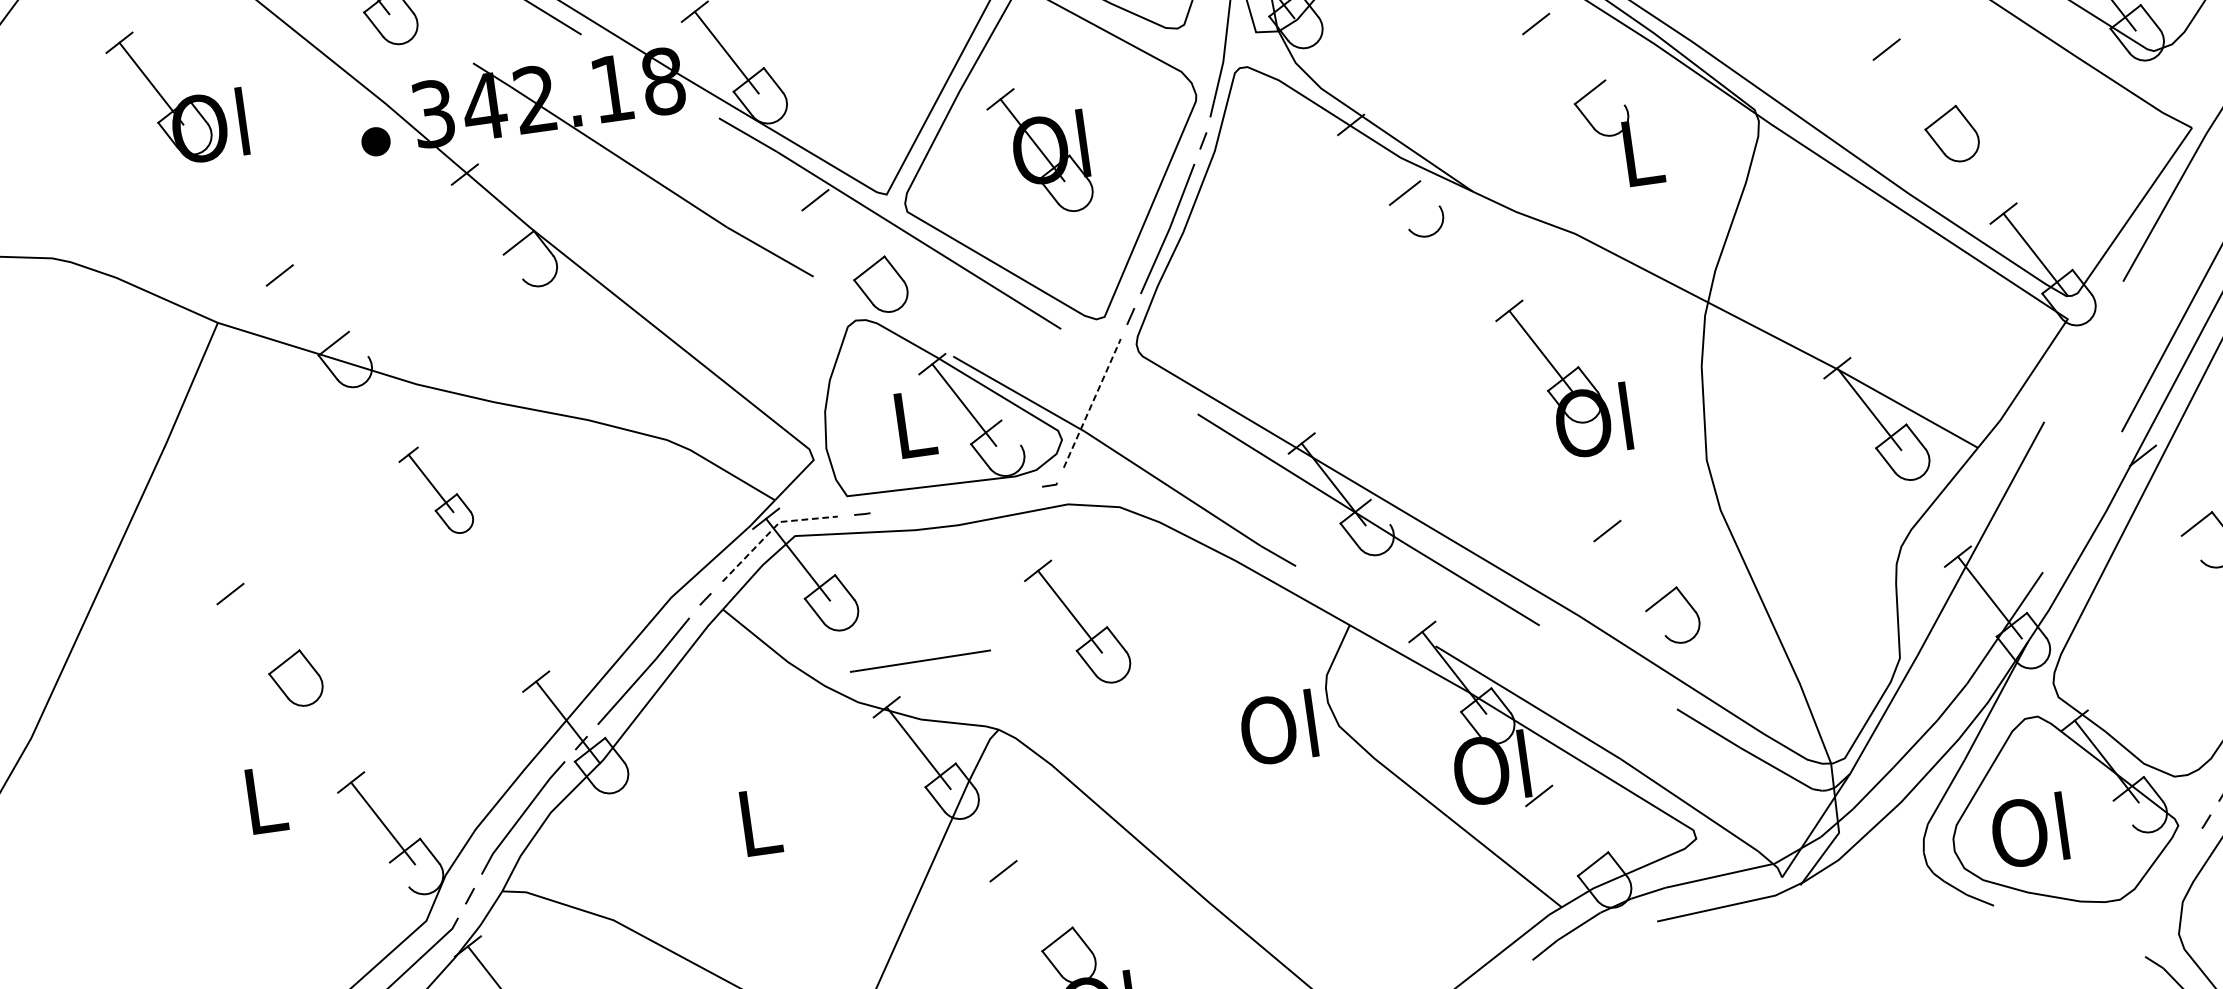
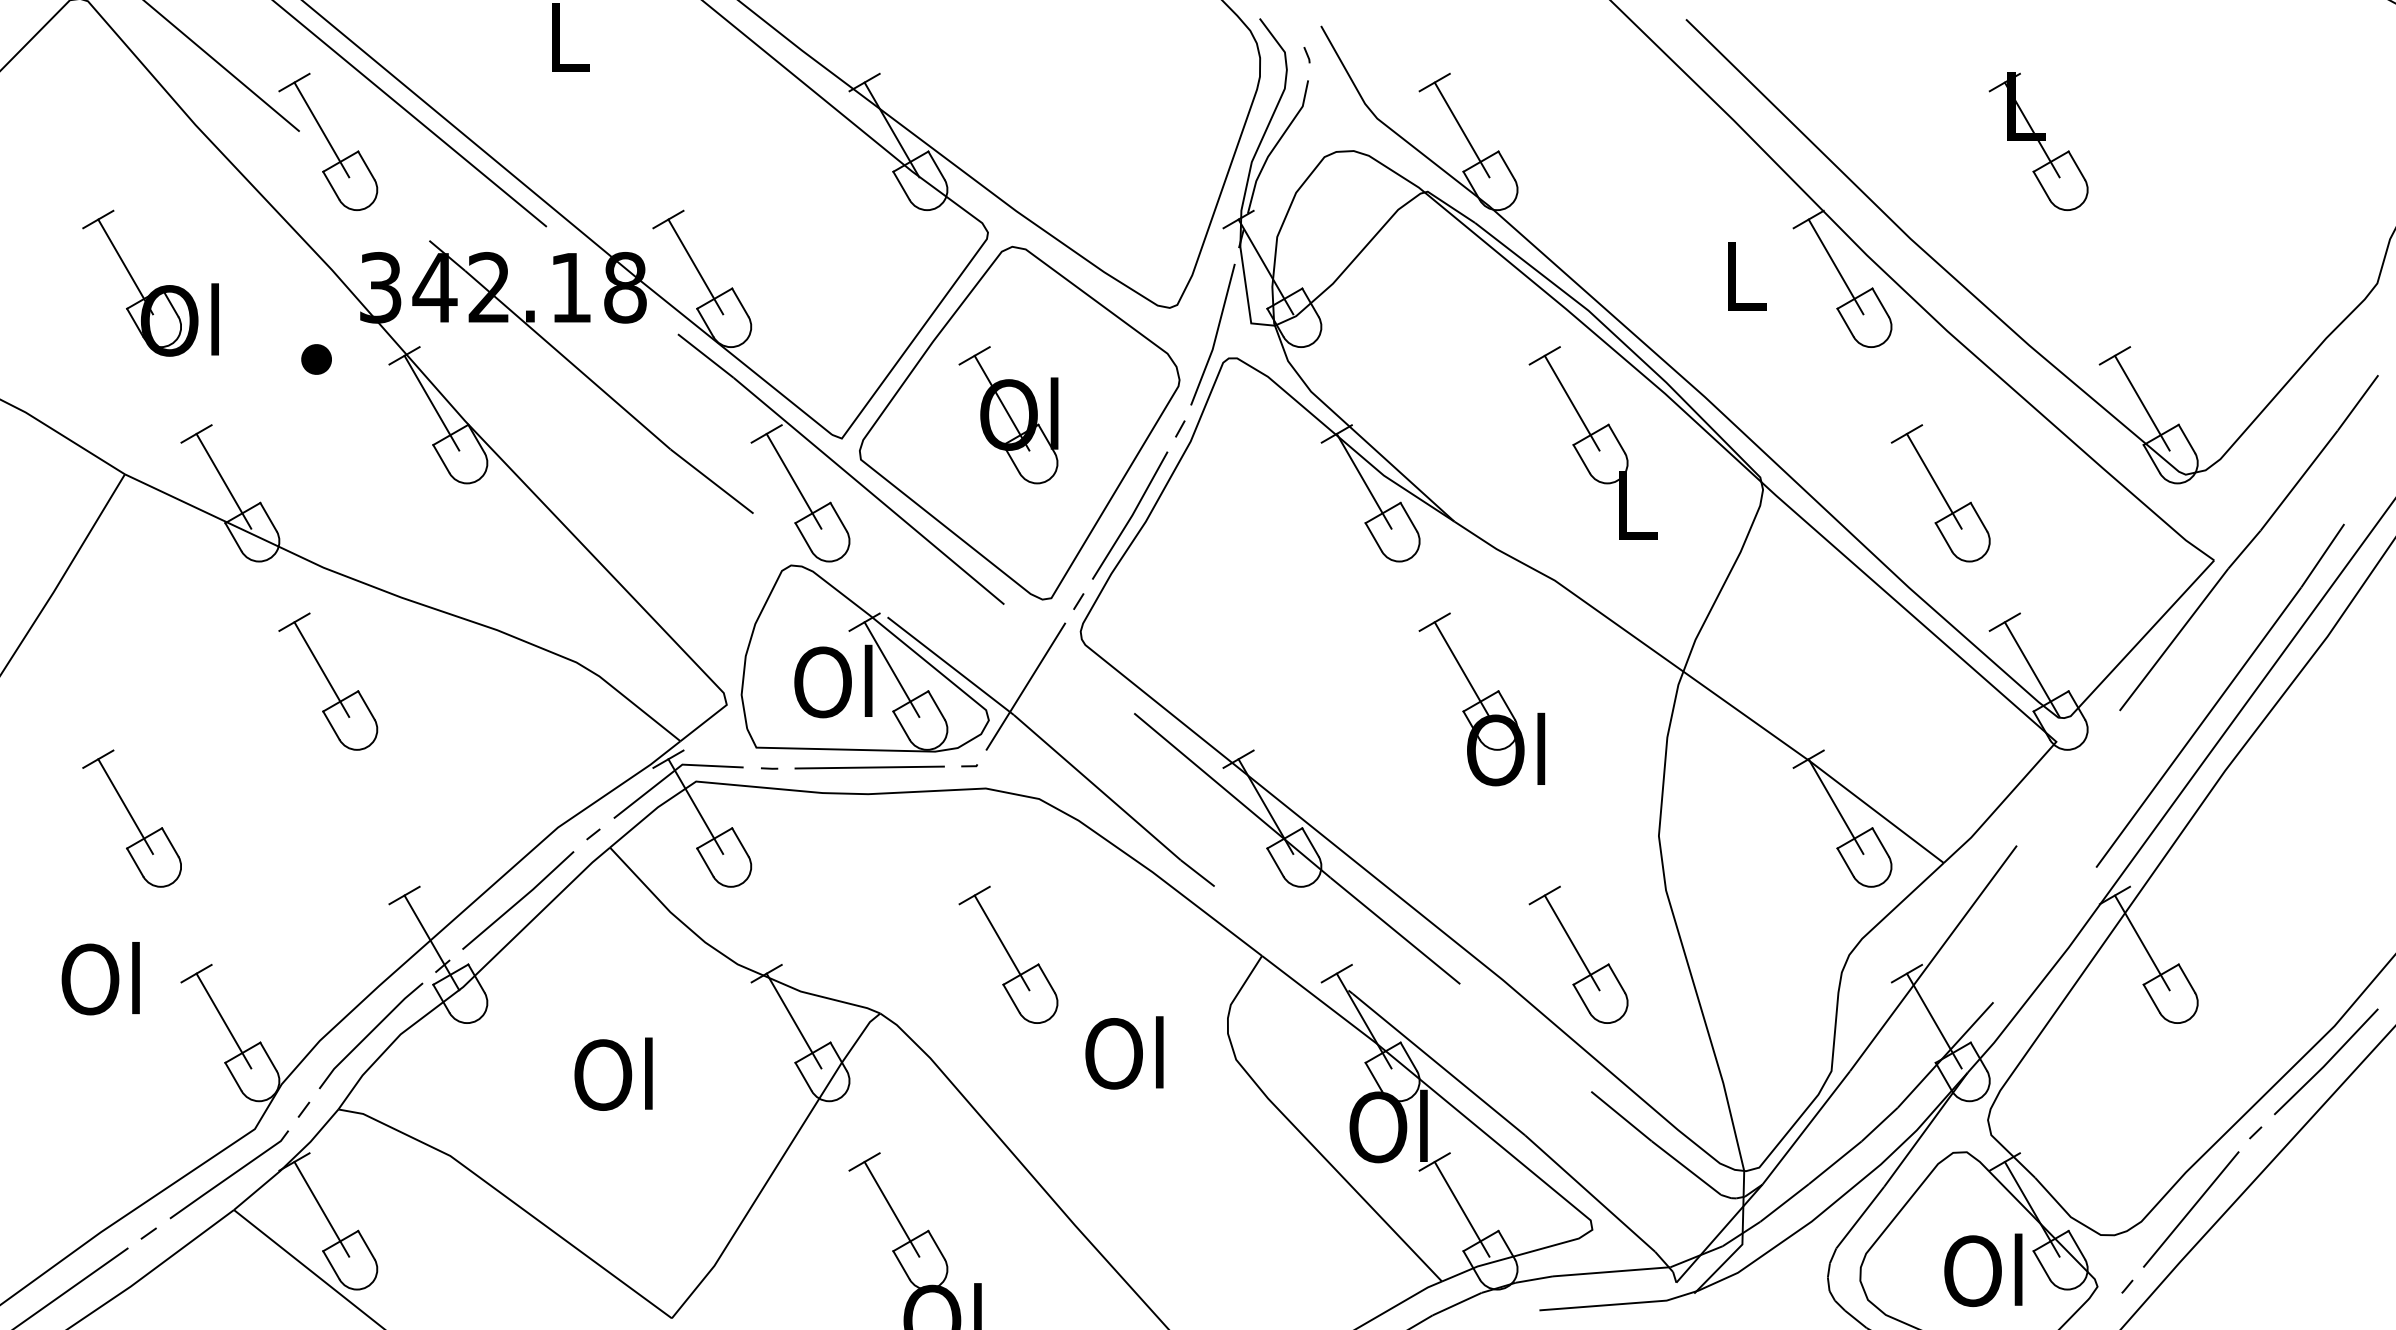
line: (1567, 64) -> (1571, 402), added
line: (1917, 89) -> (1933, 480), added
line: (1614, 92) -> (1616, 438), added
part: (182, 100) -> (155, 288), moved
part: (375, 141) -> (316, 359), moved
line: (1382, 165) -> (1363, 480), added
line: (1429, 193) -> (1408, 516), added
line: (496, 214) -> (431, 402), added
line: (1399, 217) -> (1373, 537), added
line: (846, 240) -> (793, 480), added
line: (513, 267) -> (441, 459), added
line: (311, 315) -> (223, 480), added
line: (358, 343) -> (268, 516), added
part: (1563, 377) -> (1481, 699), moved
line: (1092, 403) -> (1026, 686), dashed -> solid
text: (910, 423) -> (833, 681), L -> Ol
line: (1010, 432) -> (936, 705), added
part: (436, 490) -> (328, 681), size x1.43
line: (2174, 496) -> (2141, 942), added
line: (1380, 512) -> (1310, 842), added
line: (772, 529) -> (673, 771), dashed -> solid
line: (2190, 547) -> (2151, 998), added
line: (1638, 571) -> (1571, 942), added
part: (1077, 621) -> (1008, 954), moved
line: (1655, 622) -> (1581, 998), added
line: (262, 634) -> (125, 806), added
line: (920, 661) -> (869, 767), moved
text: (1278, 727) -> (1124, 1052), moved
text: (261, 799) -> (100, 978), L -> Ol
line: (2122, 813) -> (2041, 1265), added
text: (755, 821) -> (613, 1073), L -> Ol
text: (2029, 830) -> (1983, 1269), moved
line: (1570, 836) -> (1461, 1208), added
line: (399, 874) -> (233, 1076), added
line: (1034, 911) -> (891, 1208), added

